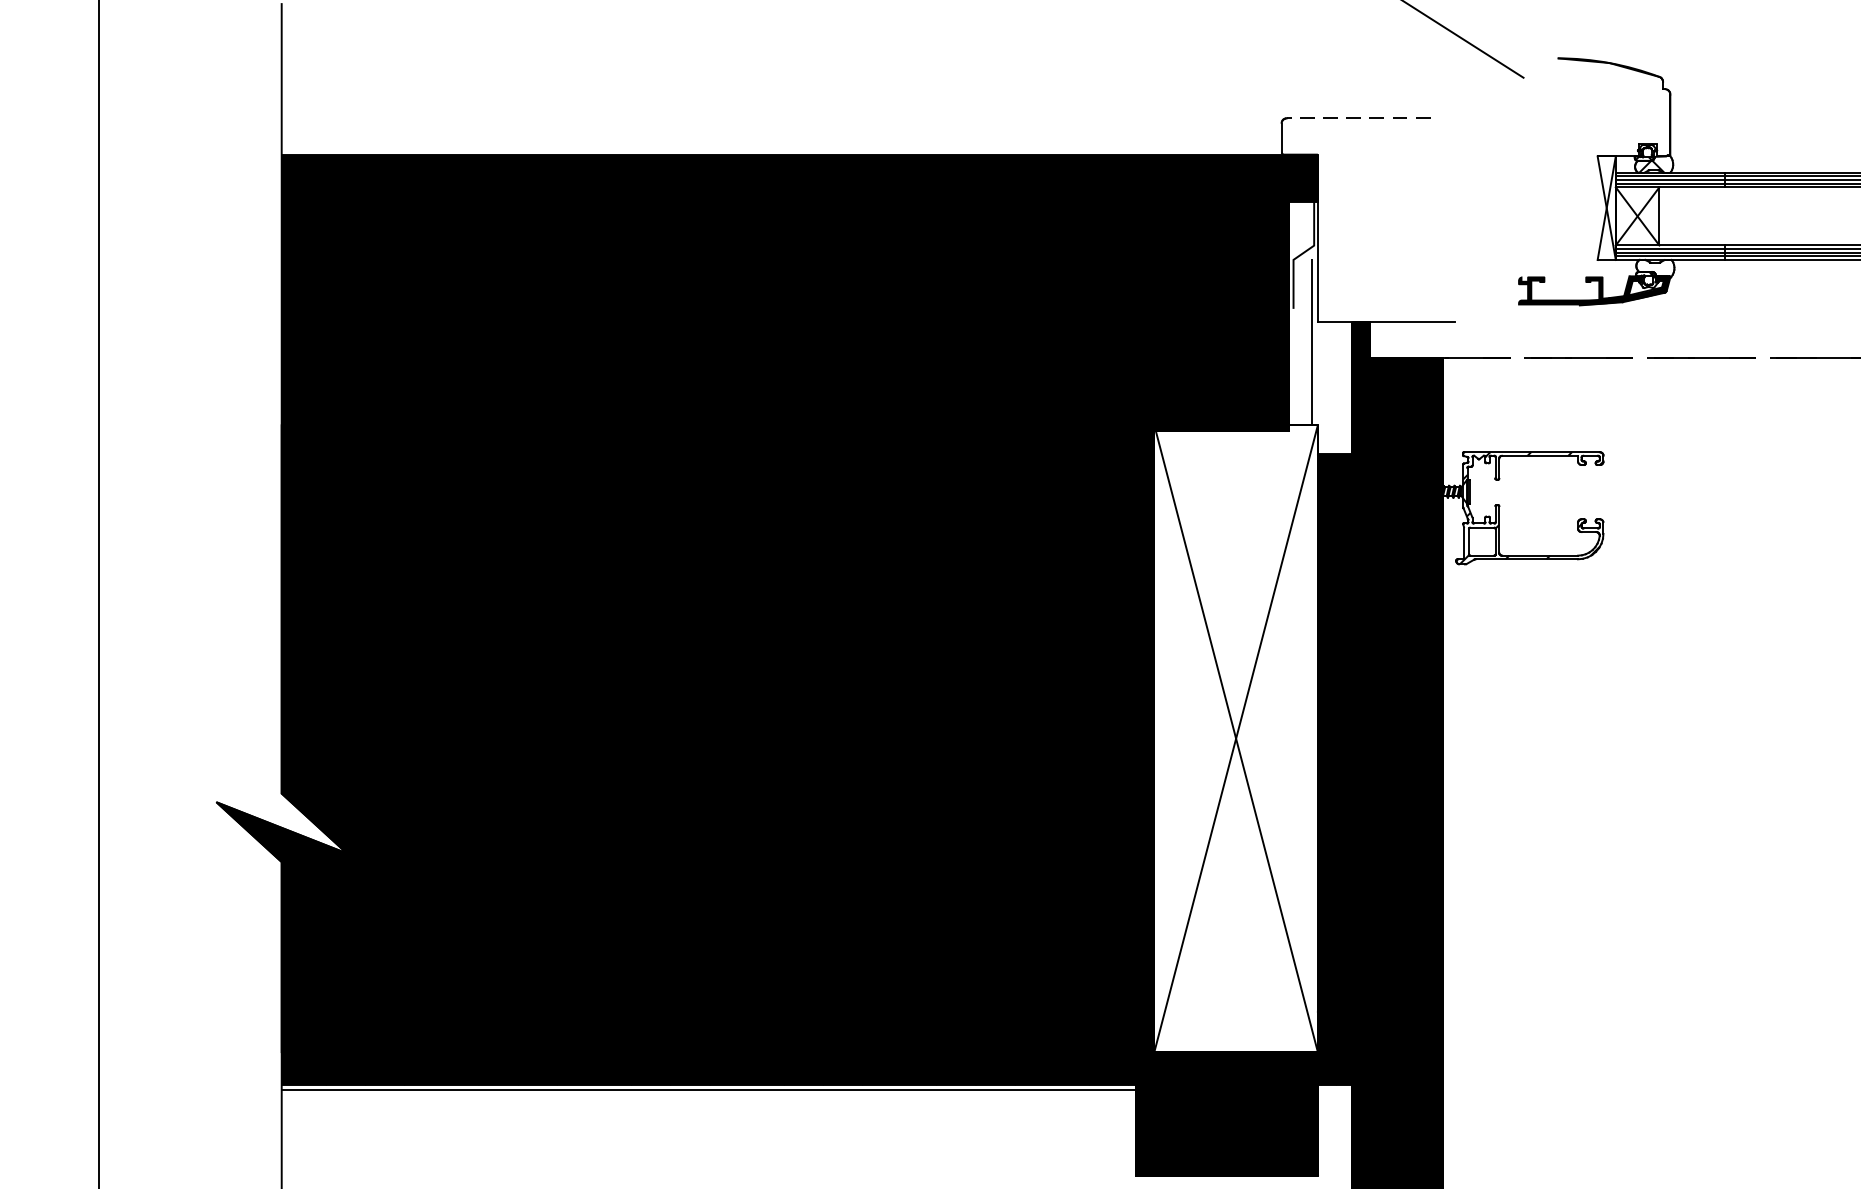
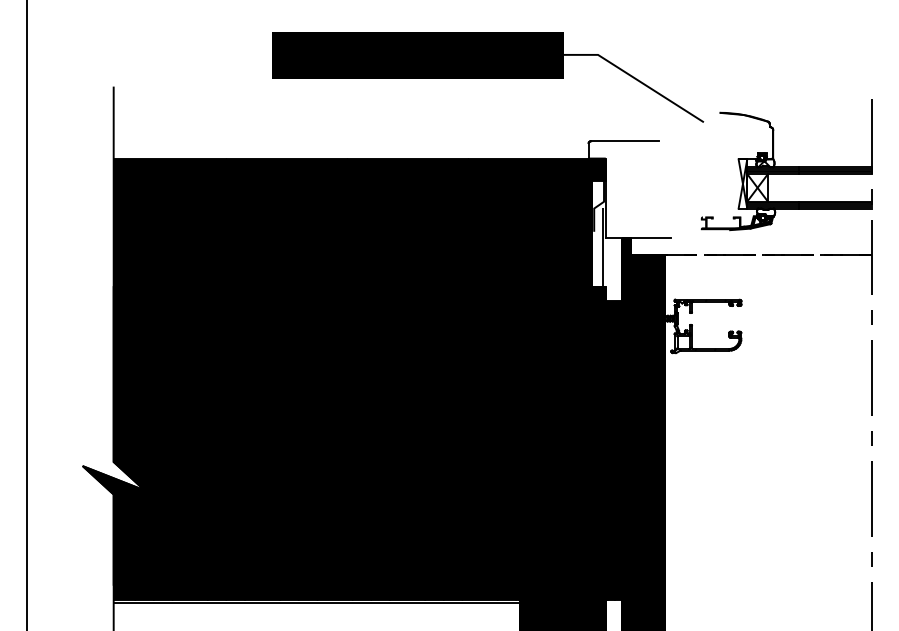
line: (1357, 118) -> (624, 141), dashed -> solid
fill: (1235, 737) -> (566, 435), added

